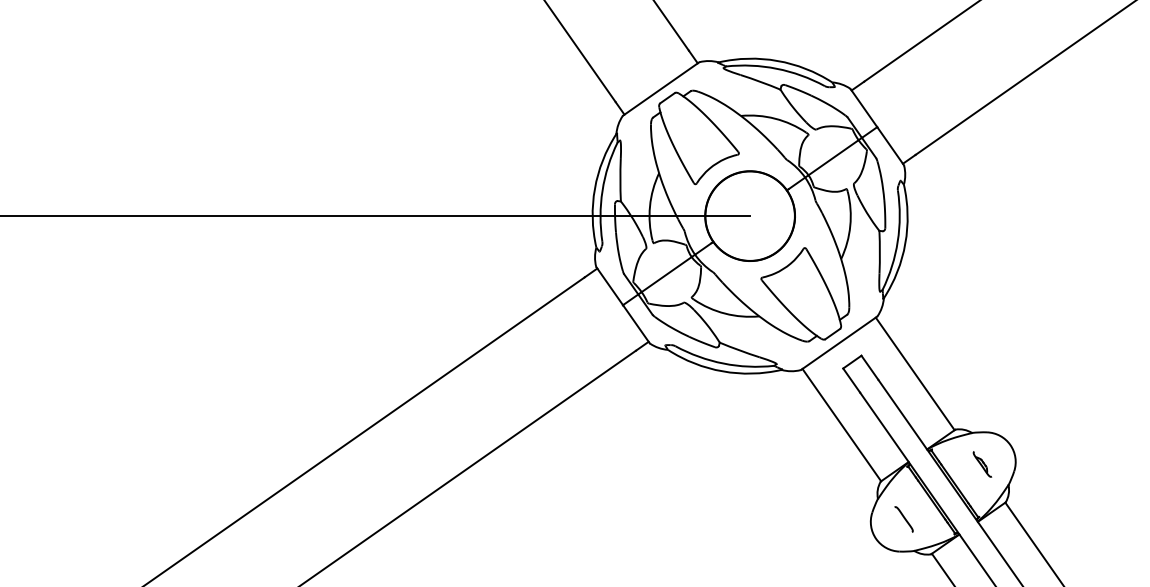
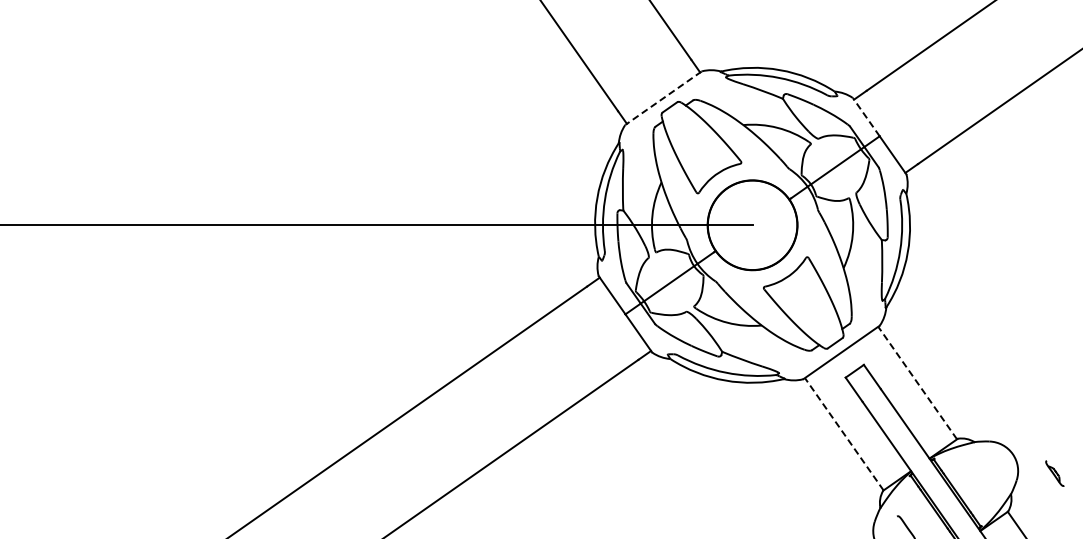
line: (660, 89) -> (662, 98), solid -> dashed
line: (863, 107) -> (865, 116), solid -> dashed
line: (915, 373) -> (917, 382), solid -> dashed
line: (841, 425) -> (843, 434), solid -> dashed
part: (982, 464) -> (1054, 473), moved

